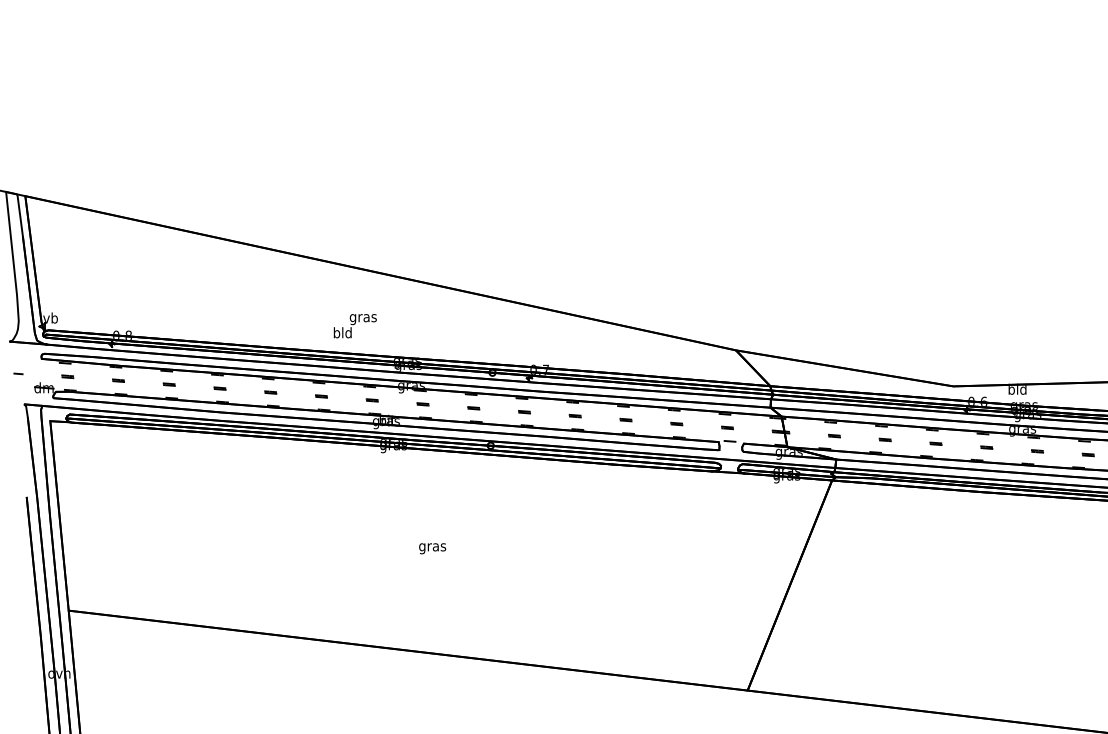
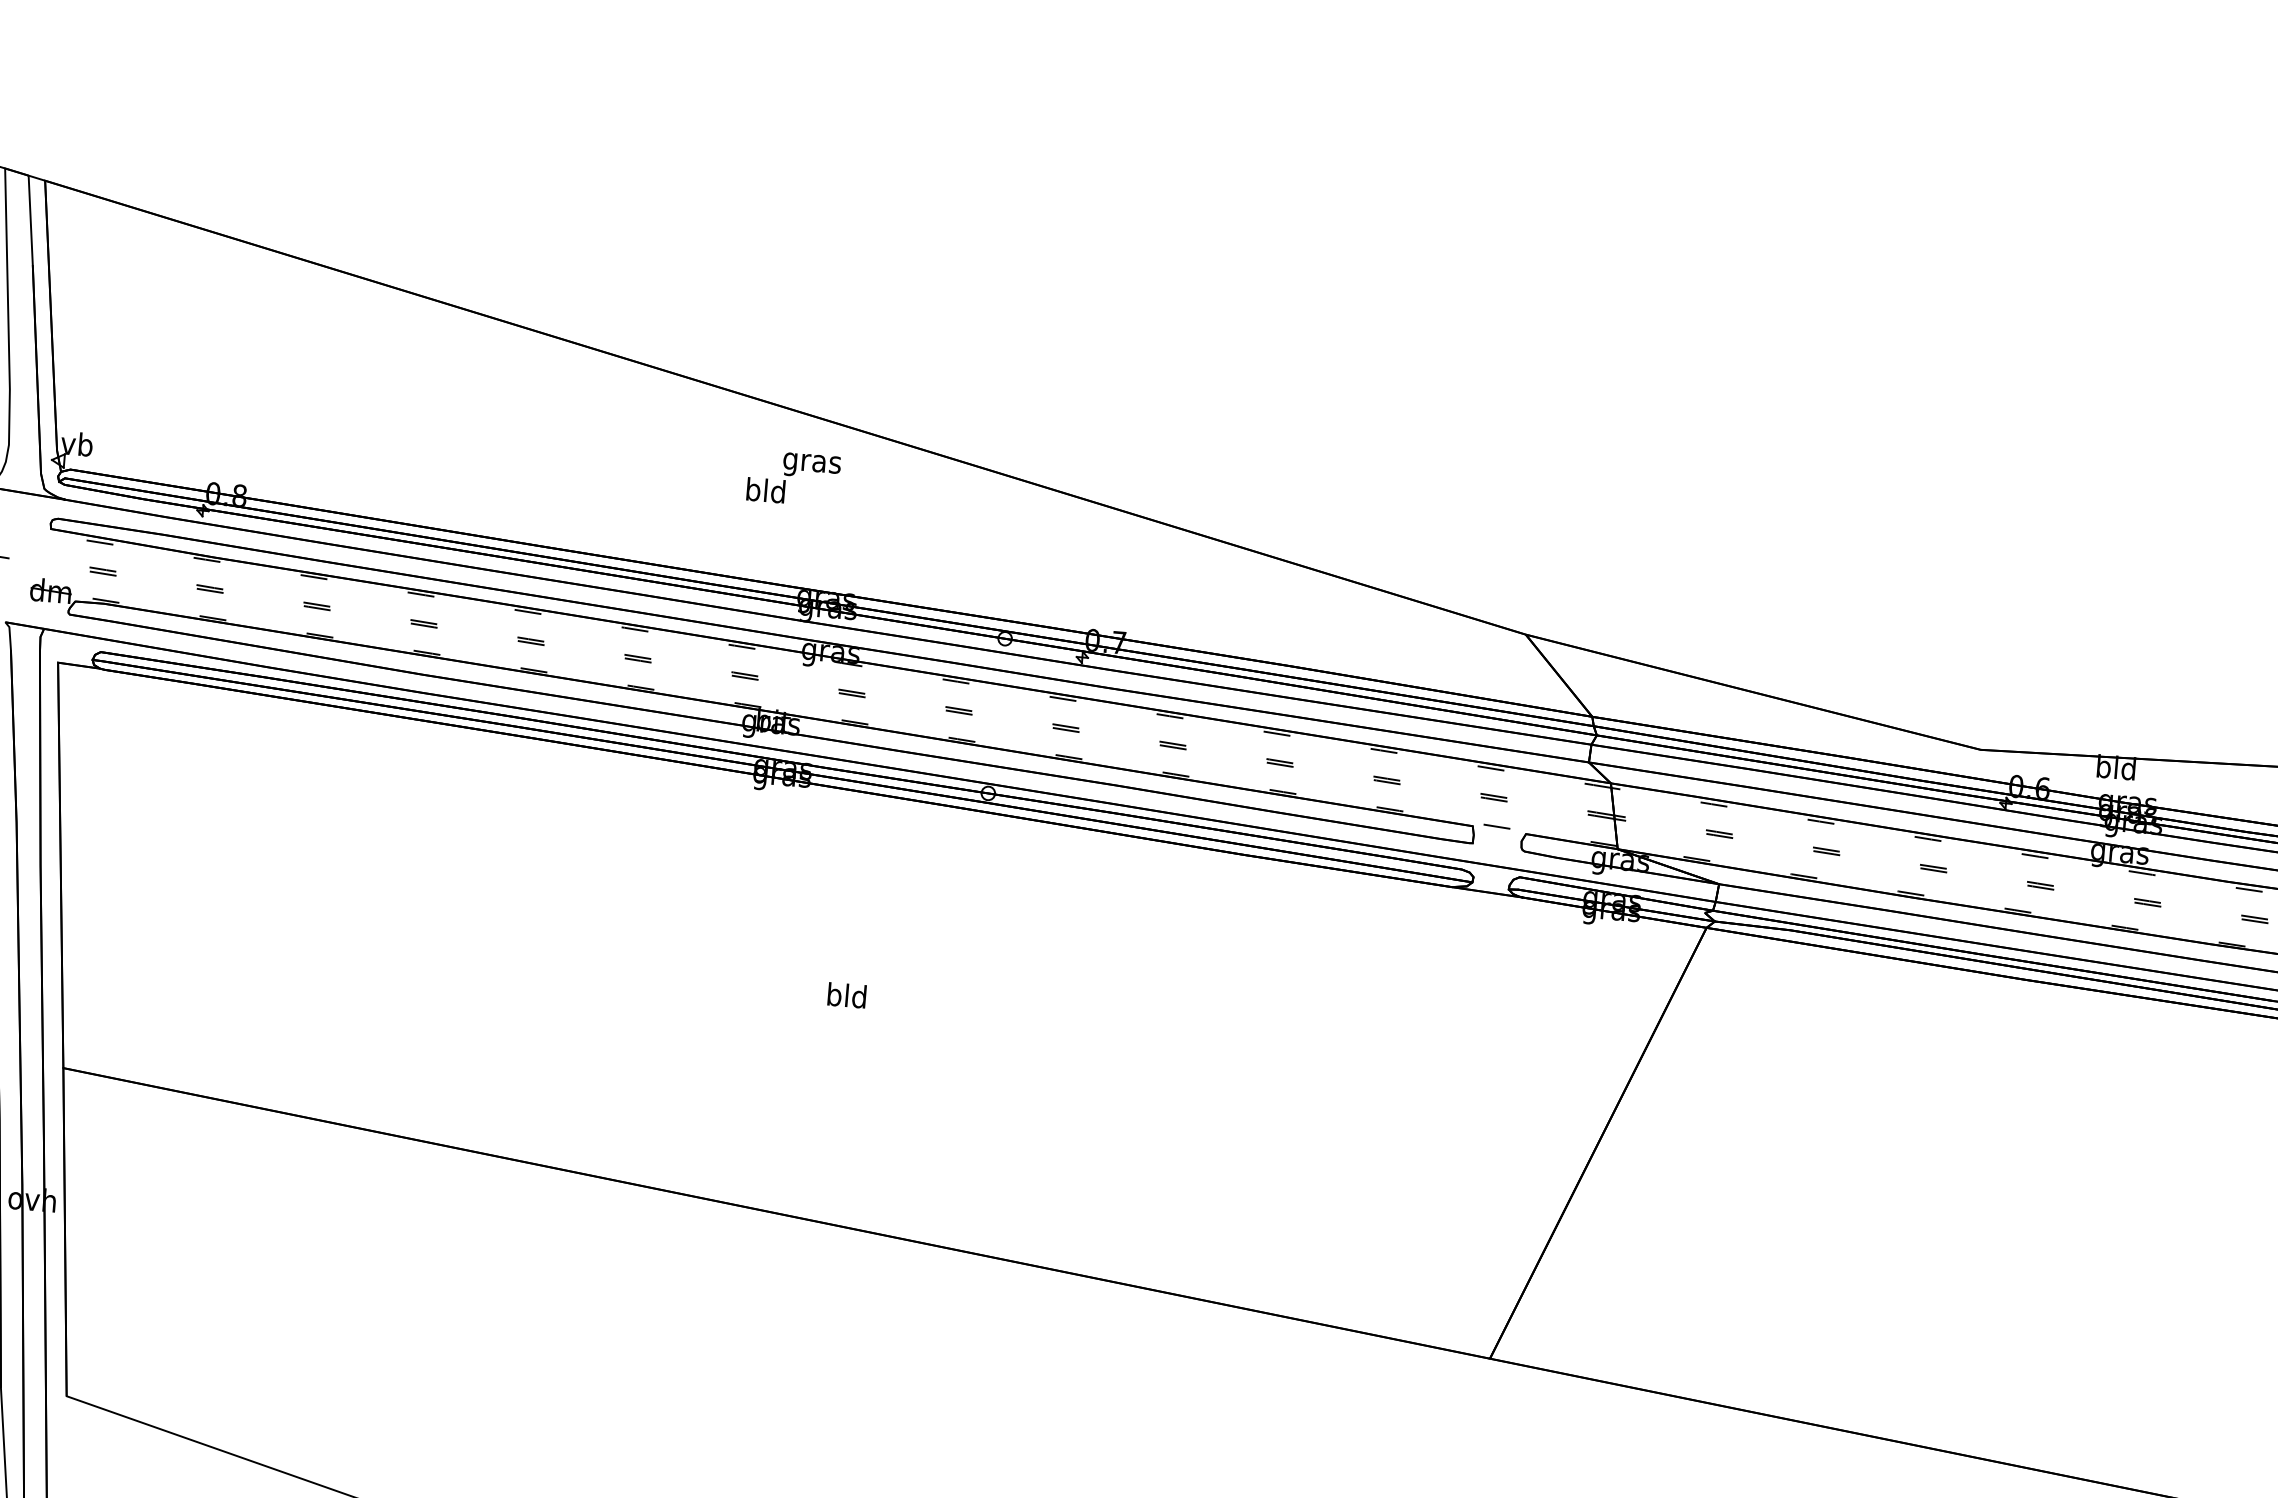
text: (354, 326) -> (791, 479), moved
text: (432, 547) -> (846, 998), gras -> bld

